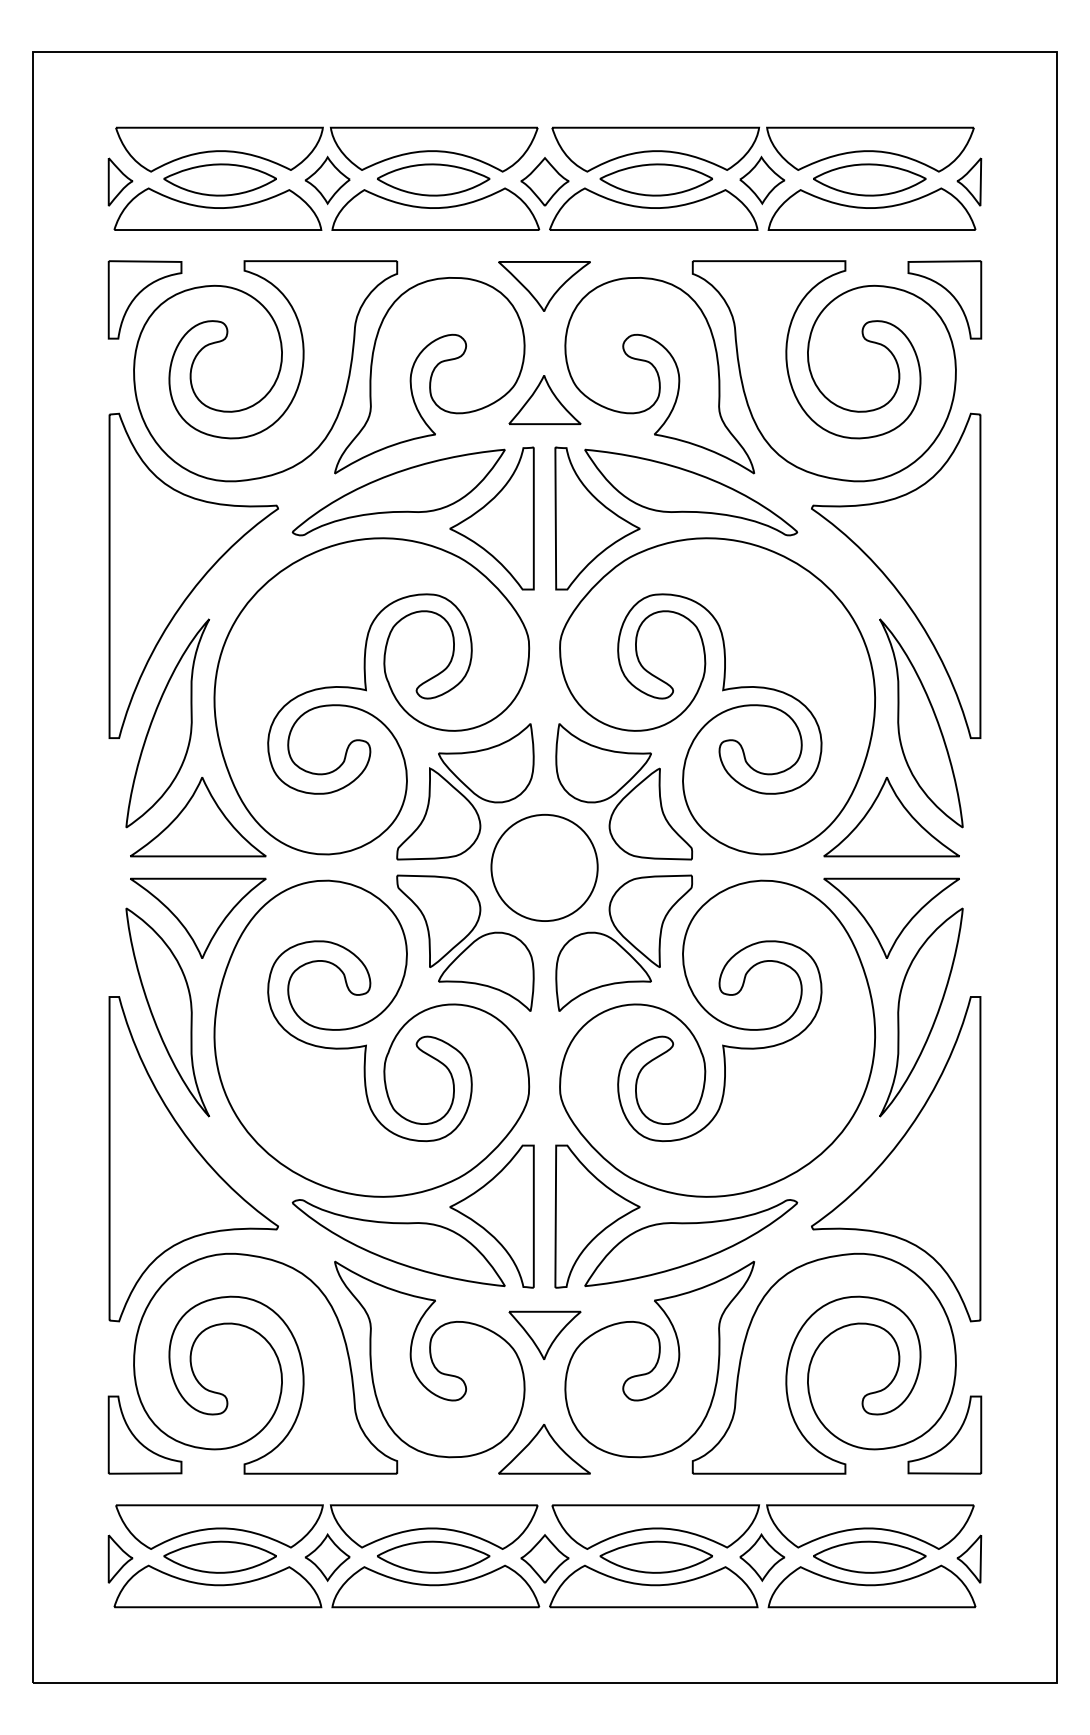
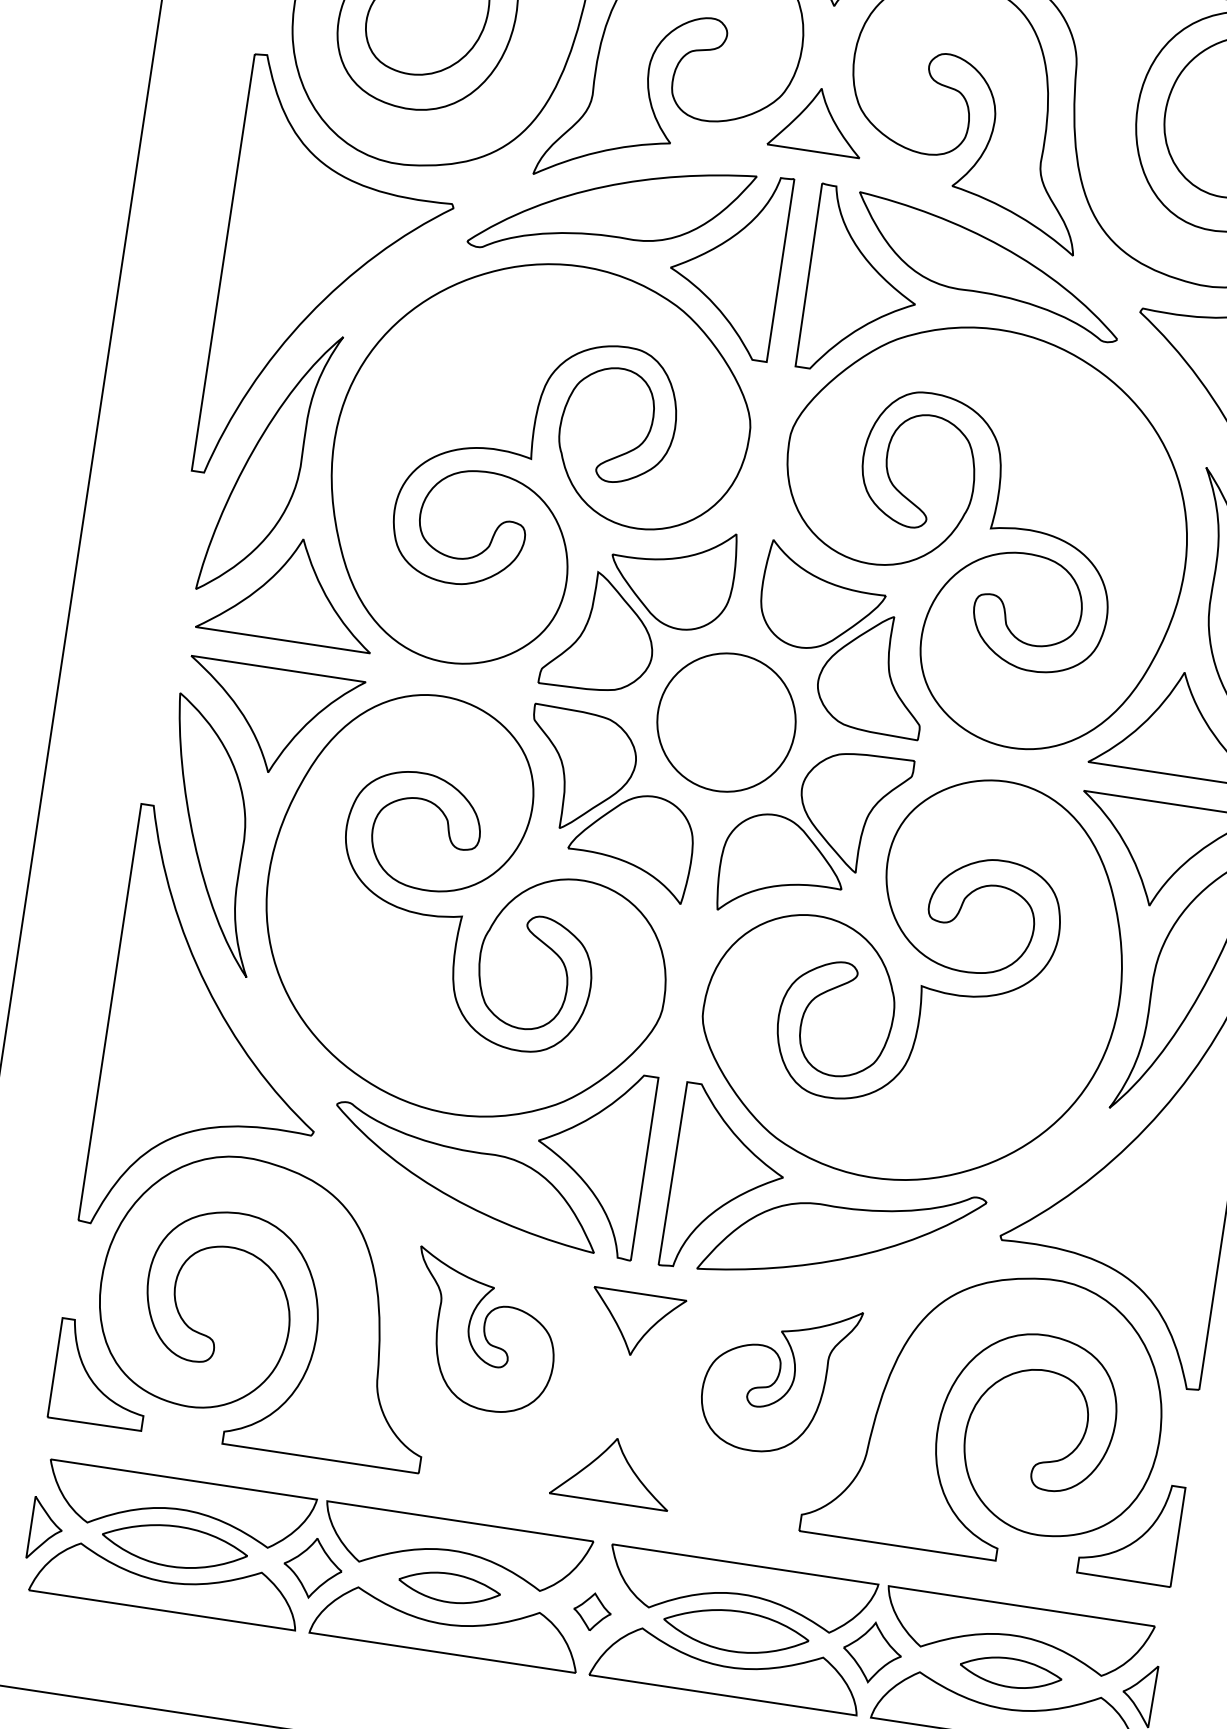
part: (429, 1359) -> (482, 1332), size x0.6
part: (659, 1359) -> (778, 1377), size x0.6
part: (433, 1556) -> (449, 1587), size x0.7
part: (869, 1556) -> (1010, 1671), size x0.7
part: (544, 1558) -> (591, 1611), size x0.6

